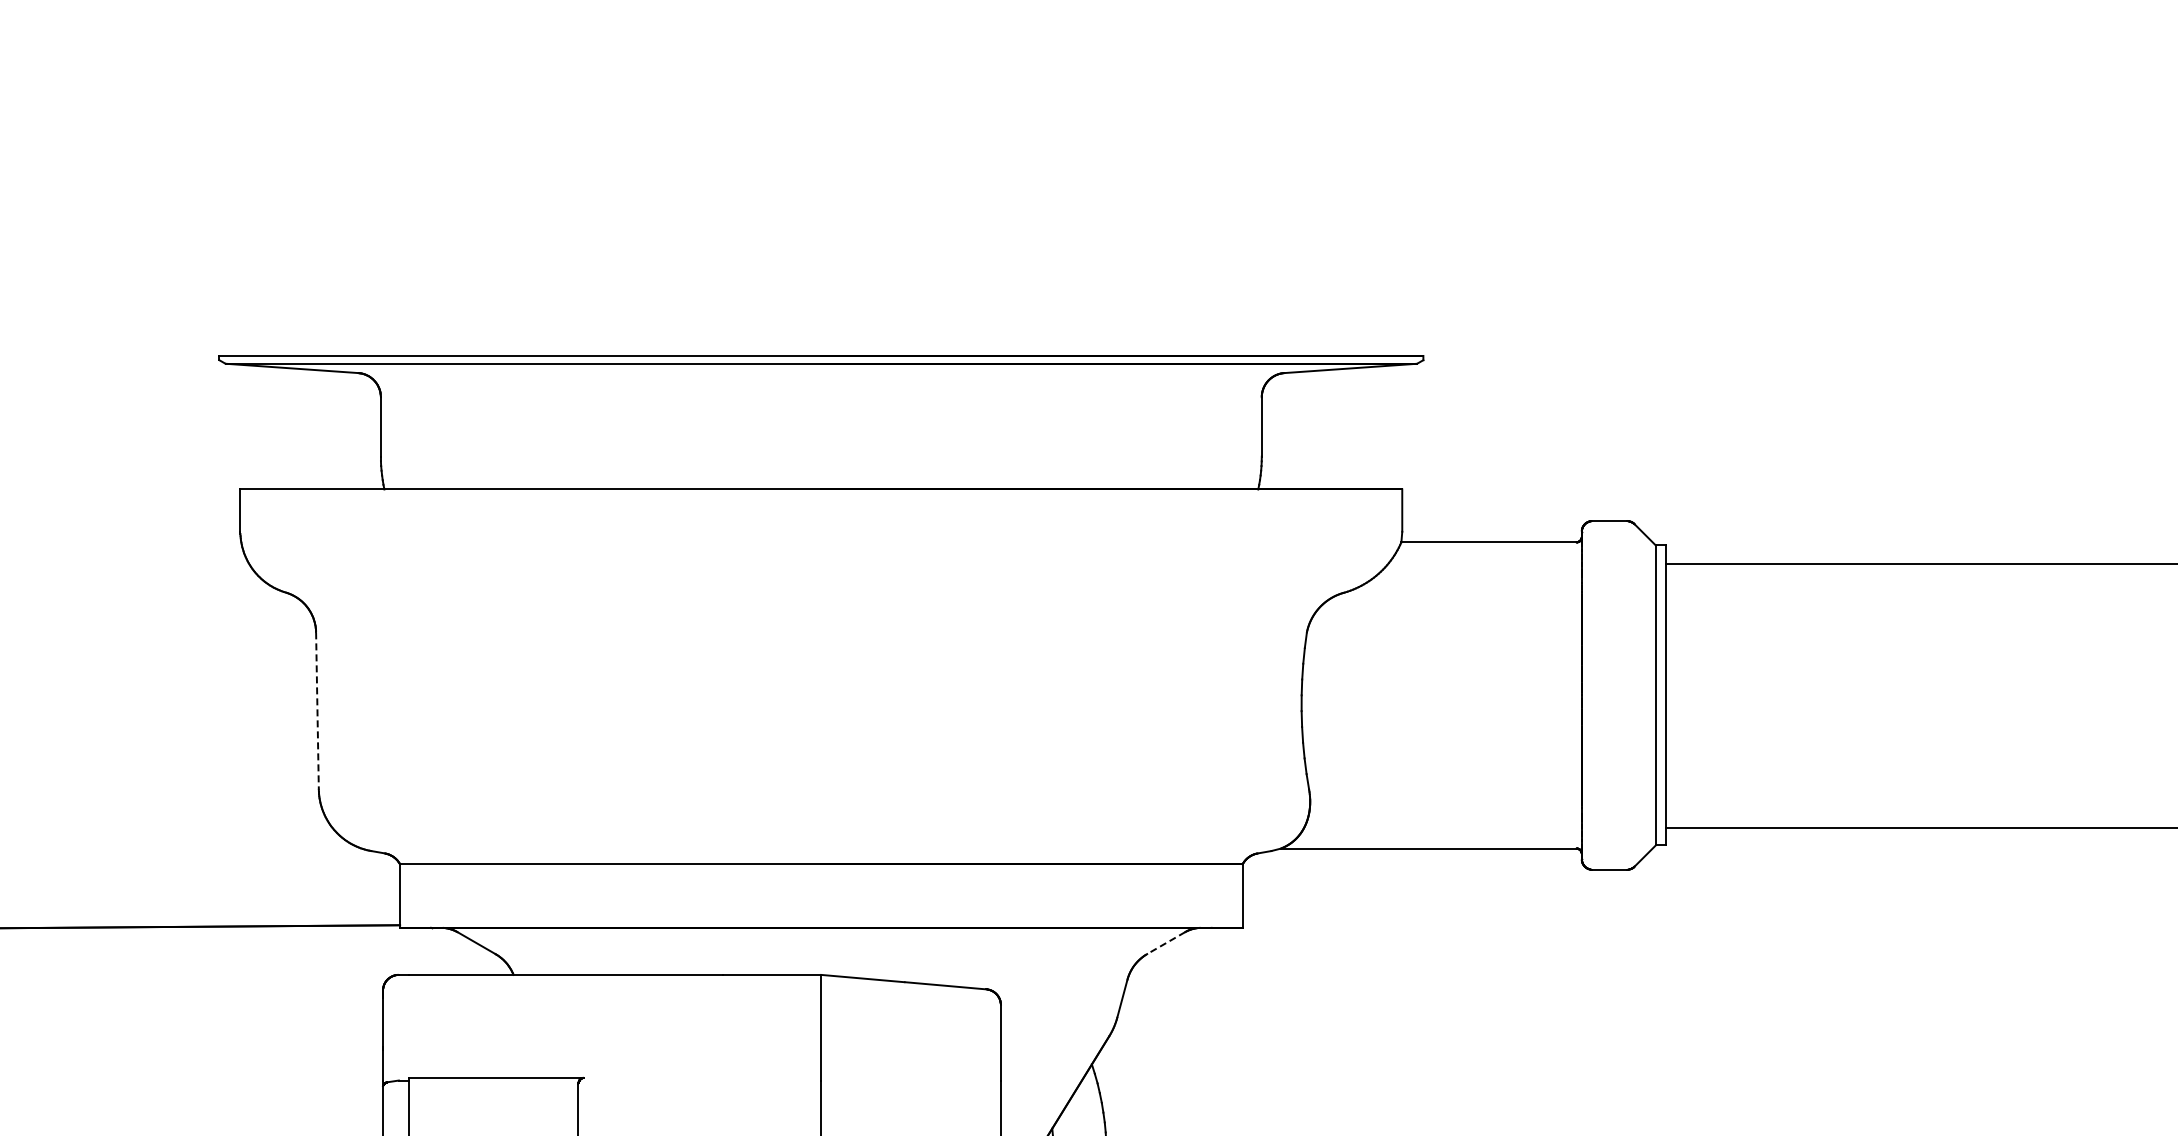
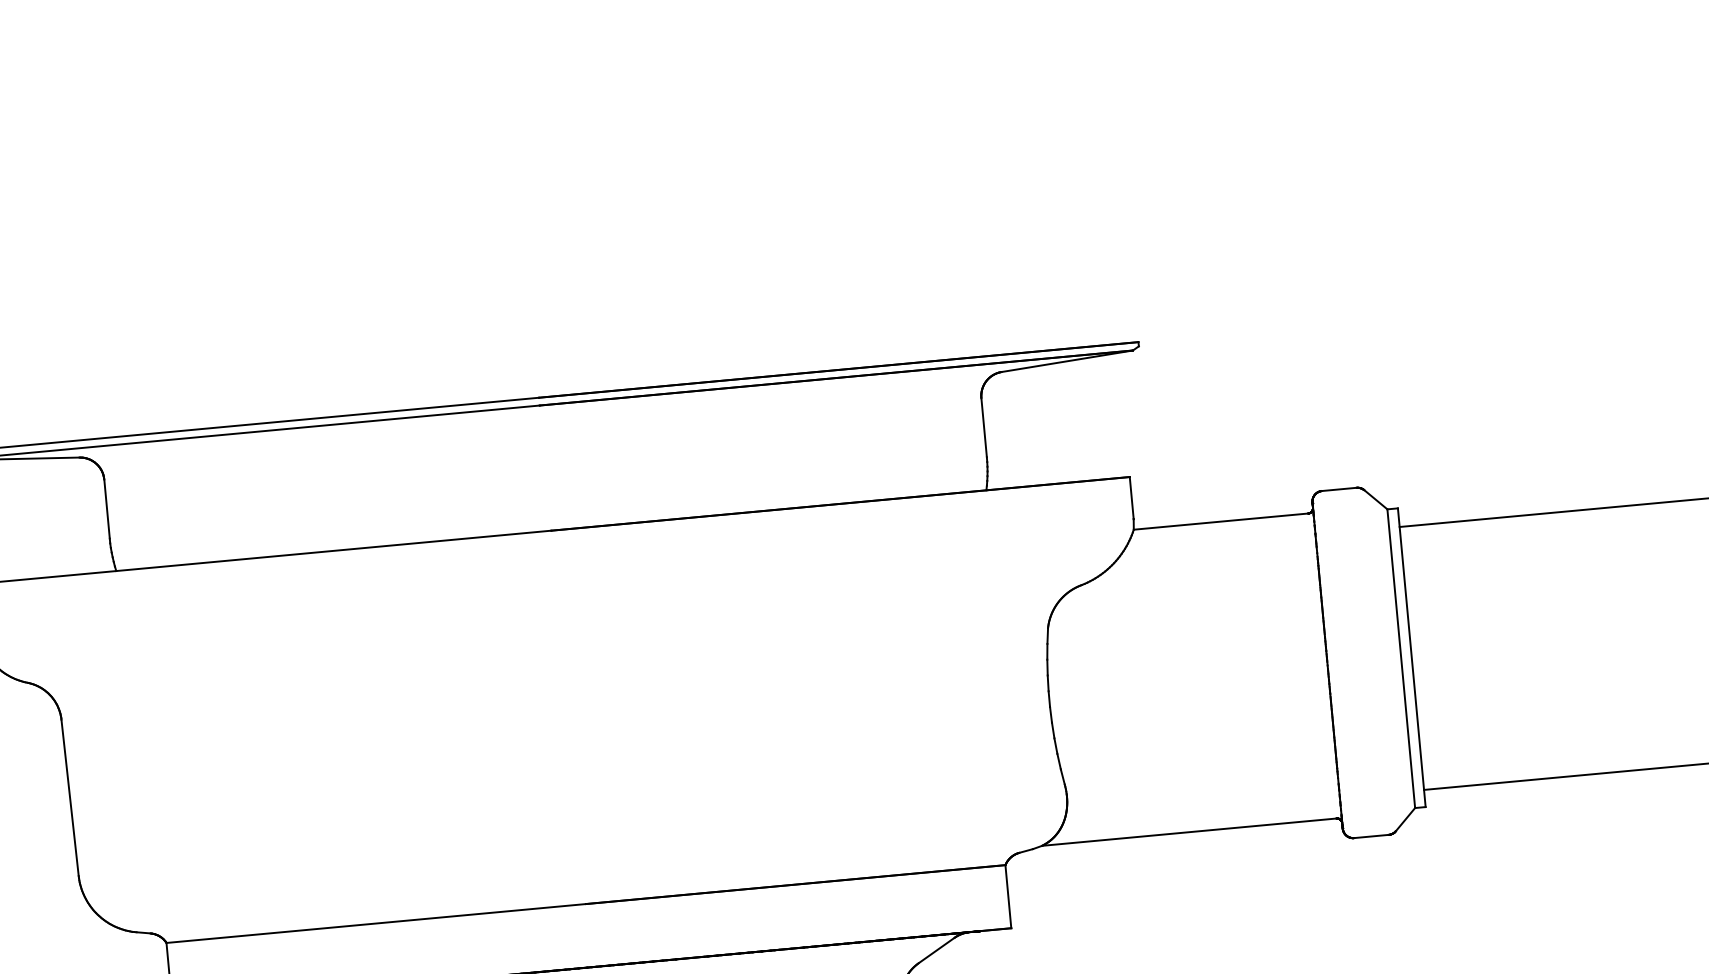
line: (317, 711) -> (70, 798), dashed -> solid
line: (1166, 943) -> (936, 950), dashed -> solid

